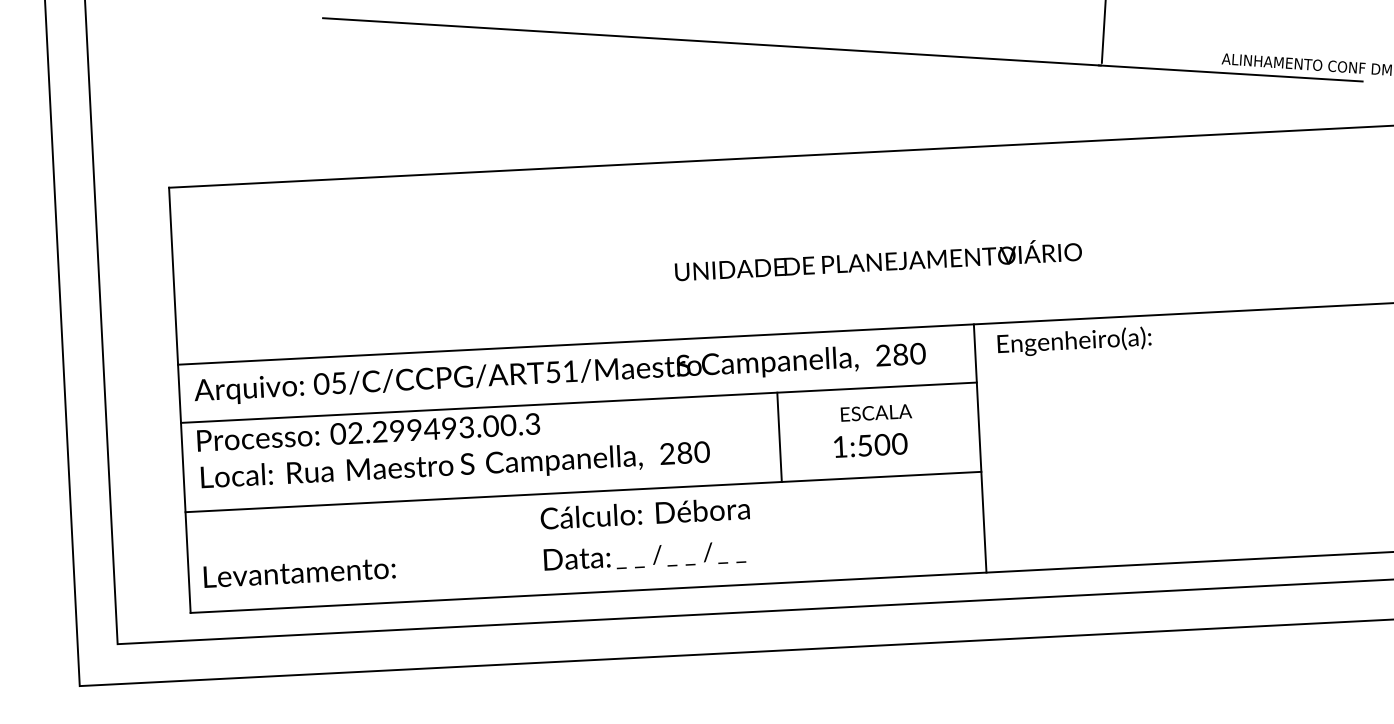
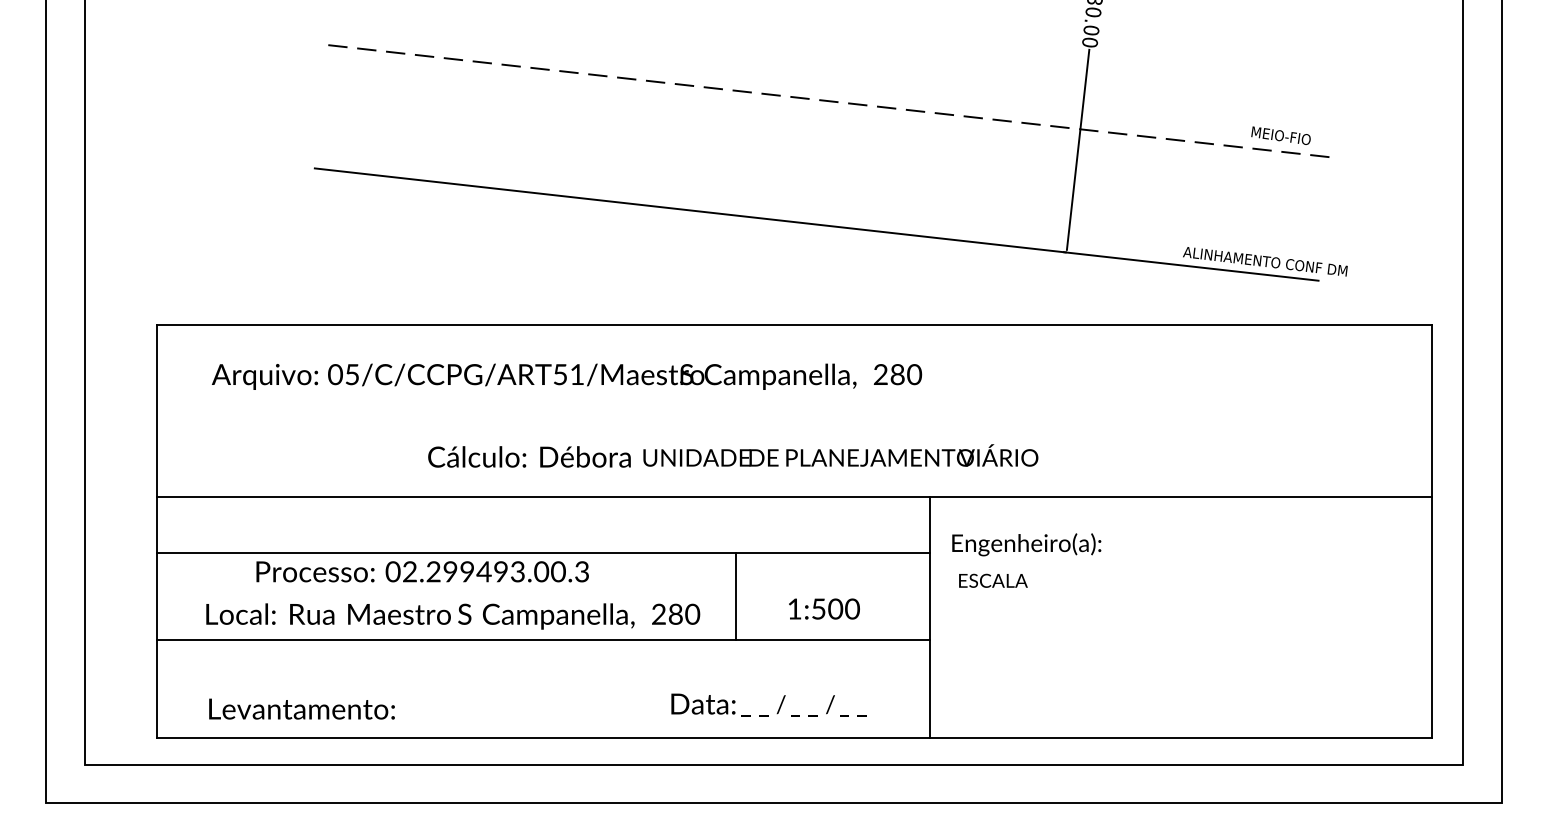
text: (878, 259) -> (840, 455), moved
text: (1074, 341) -> (1026, 544), moved
text: (560, 373) -> (567, 376), moved
text: (876, 412) -> (993, 580), moved
text: (368, 432) -> (422, 571), moved
text: (455, 466) -> (453, 616), moved
text: (645, 513) -> (529, 456), moved
text: (644, 555) -> (768, 704), moved
text: (299, 571) -> (301, 708), moved

